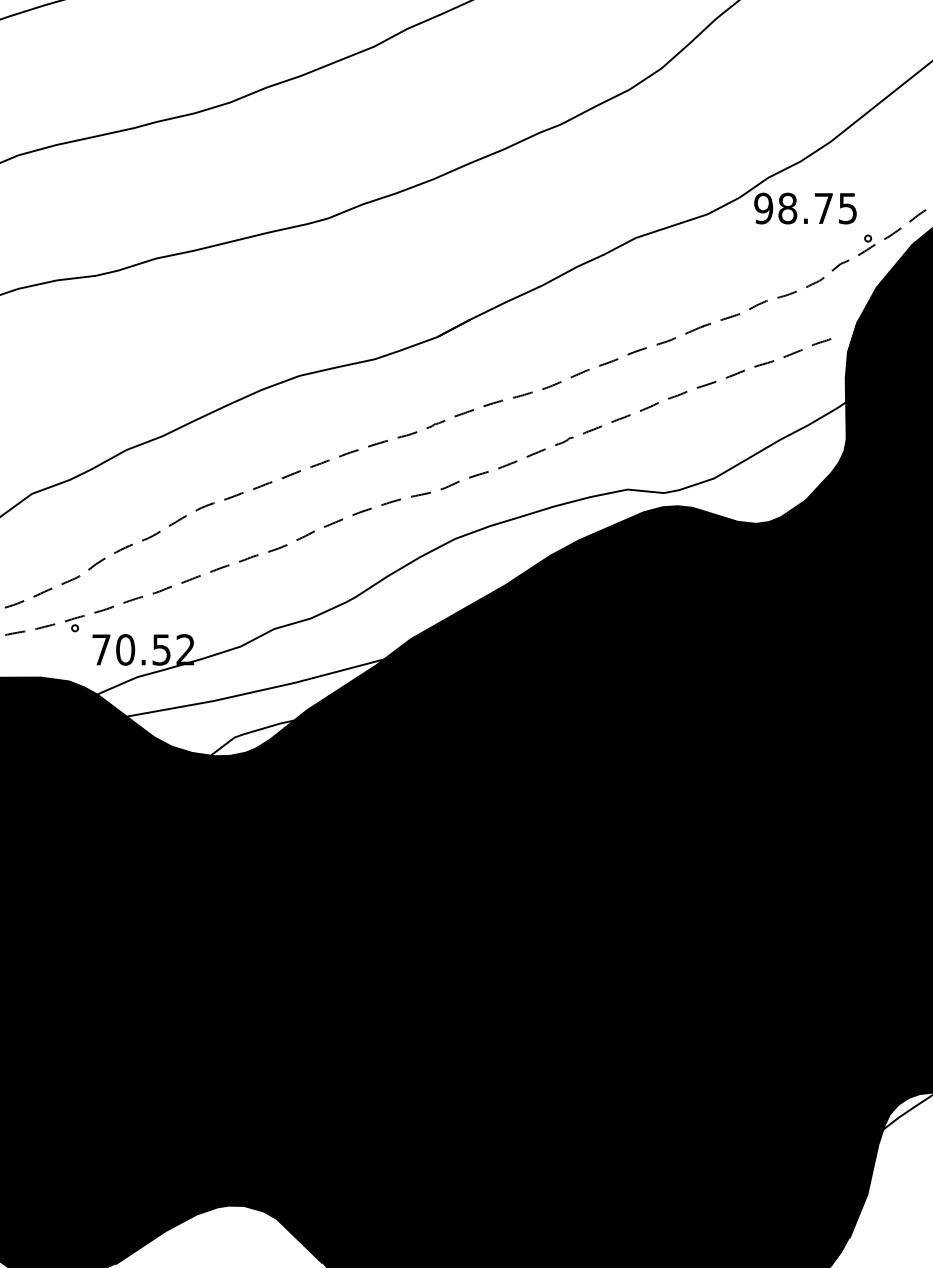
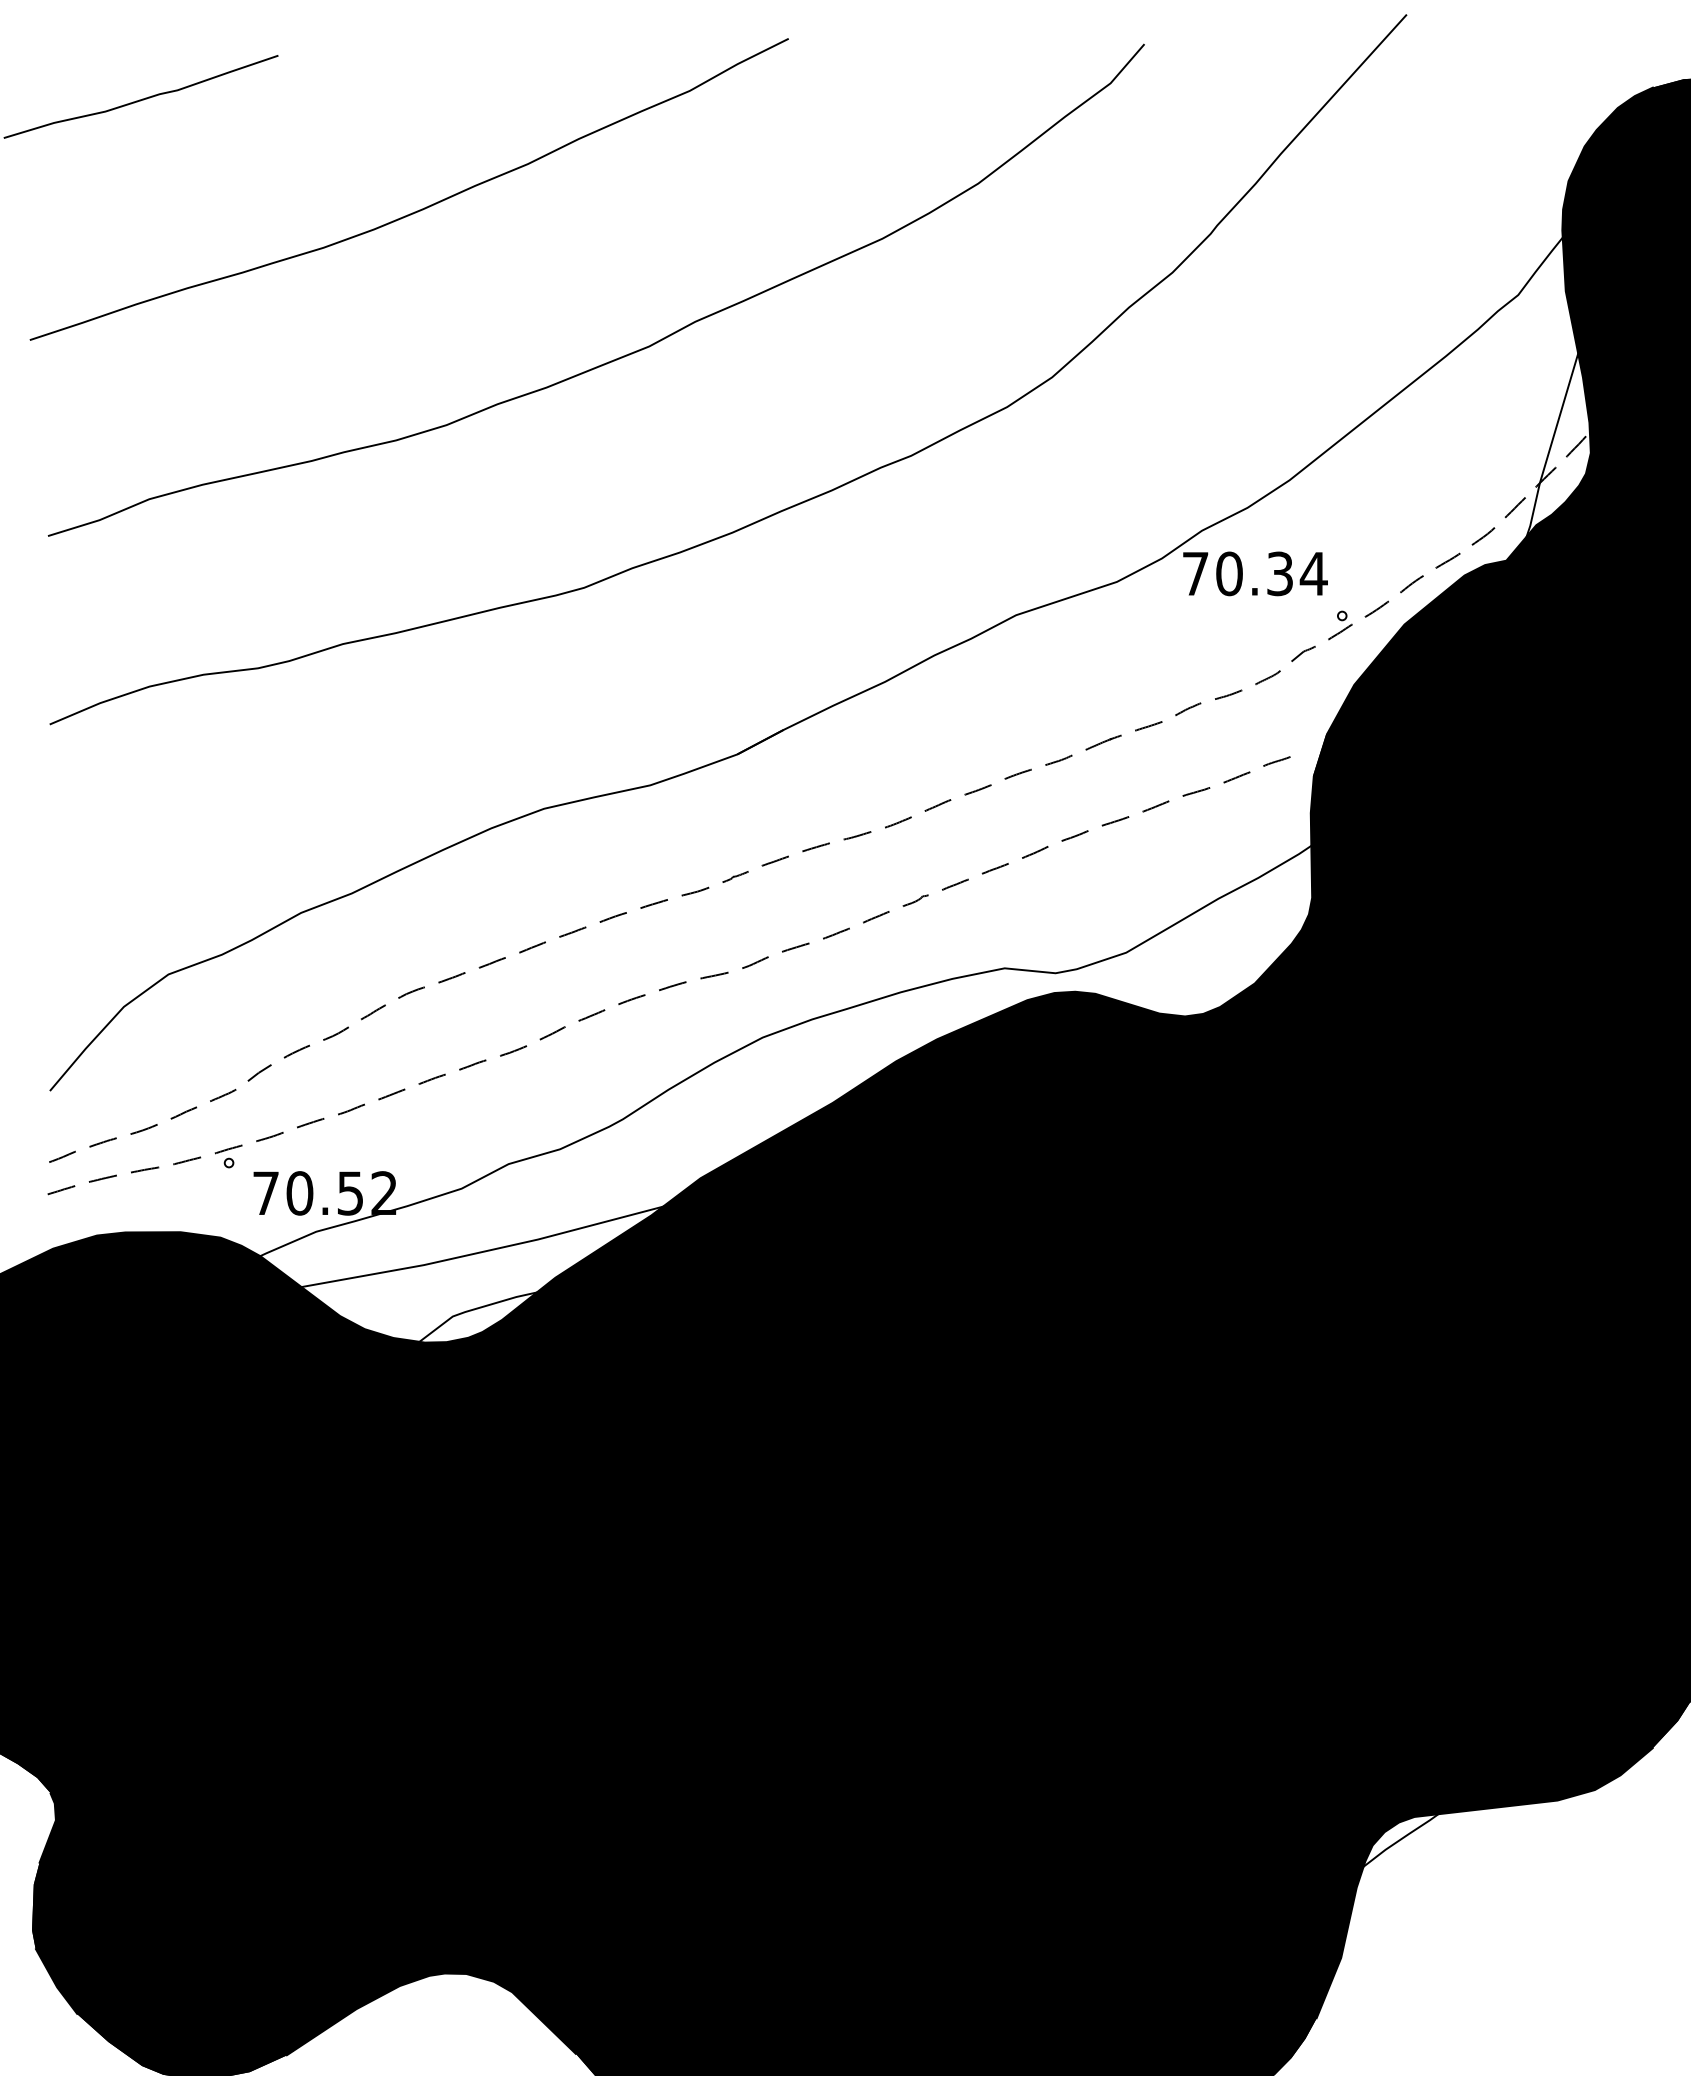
text: (805, 208) -> (1254, 573), 98.75 -> 70.34

